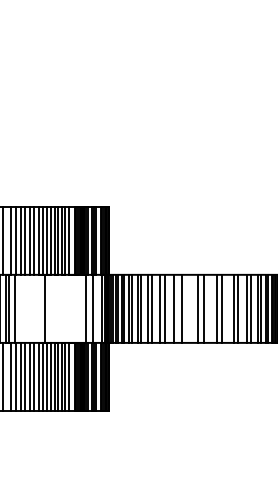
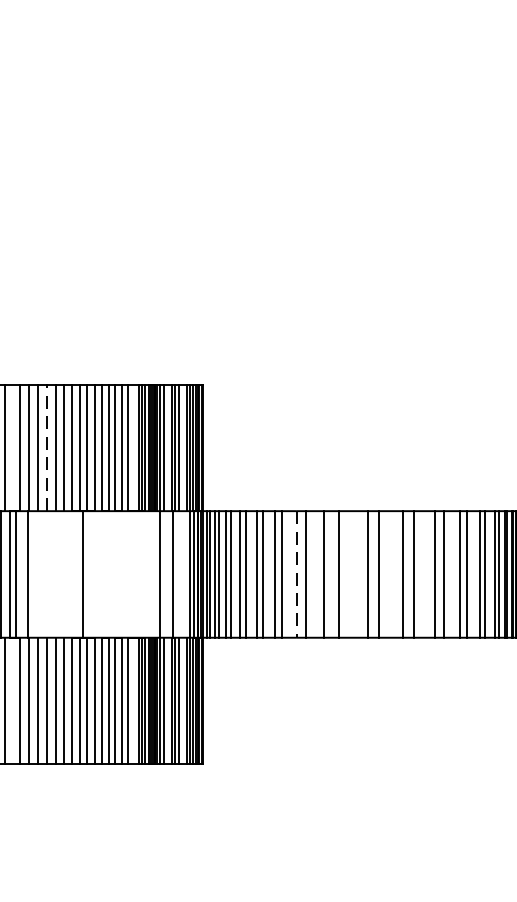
line: (25, 240) -> (47, 447), solid -> dashed
line: (159, 309) -> (296, 575), solid -> dashed

